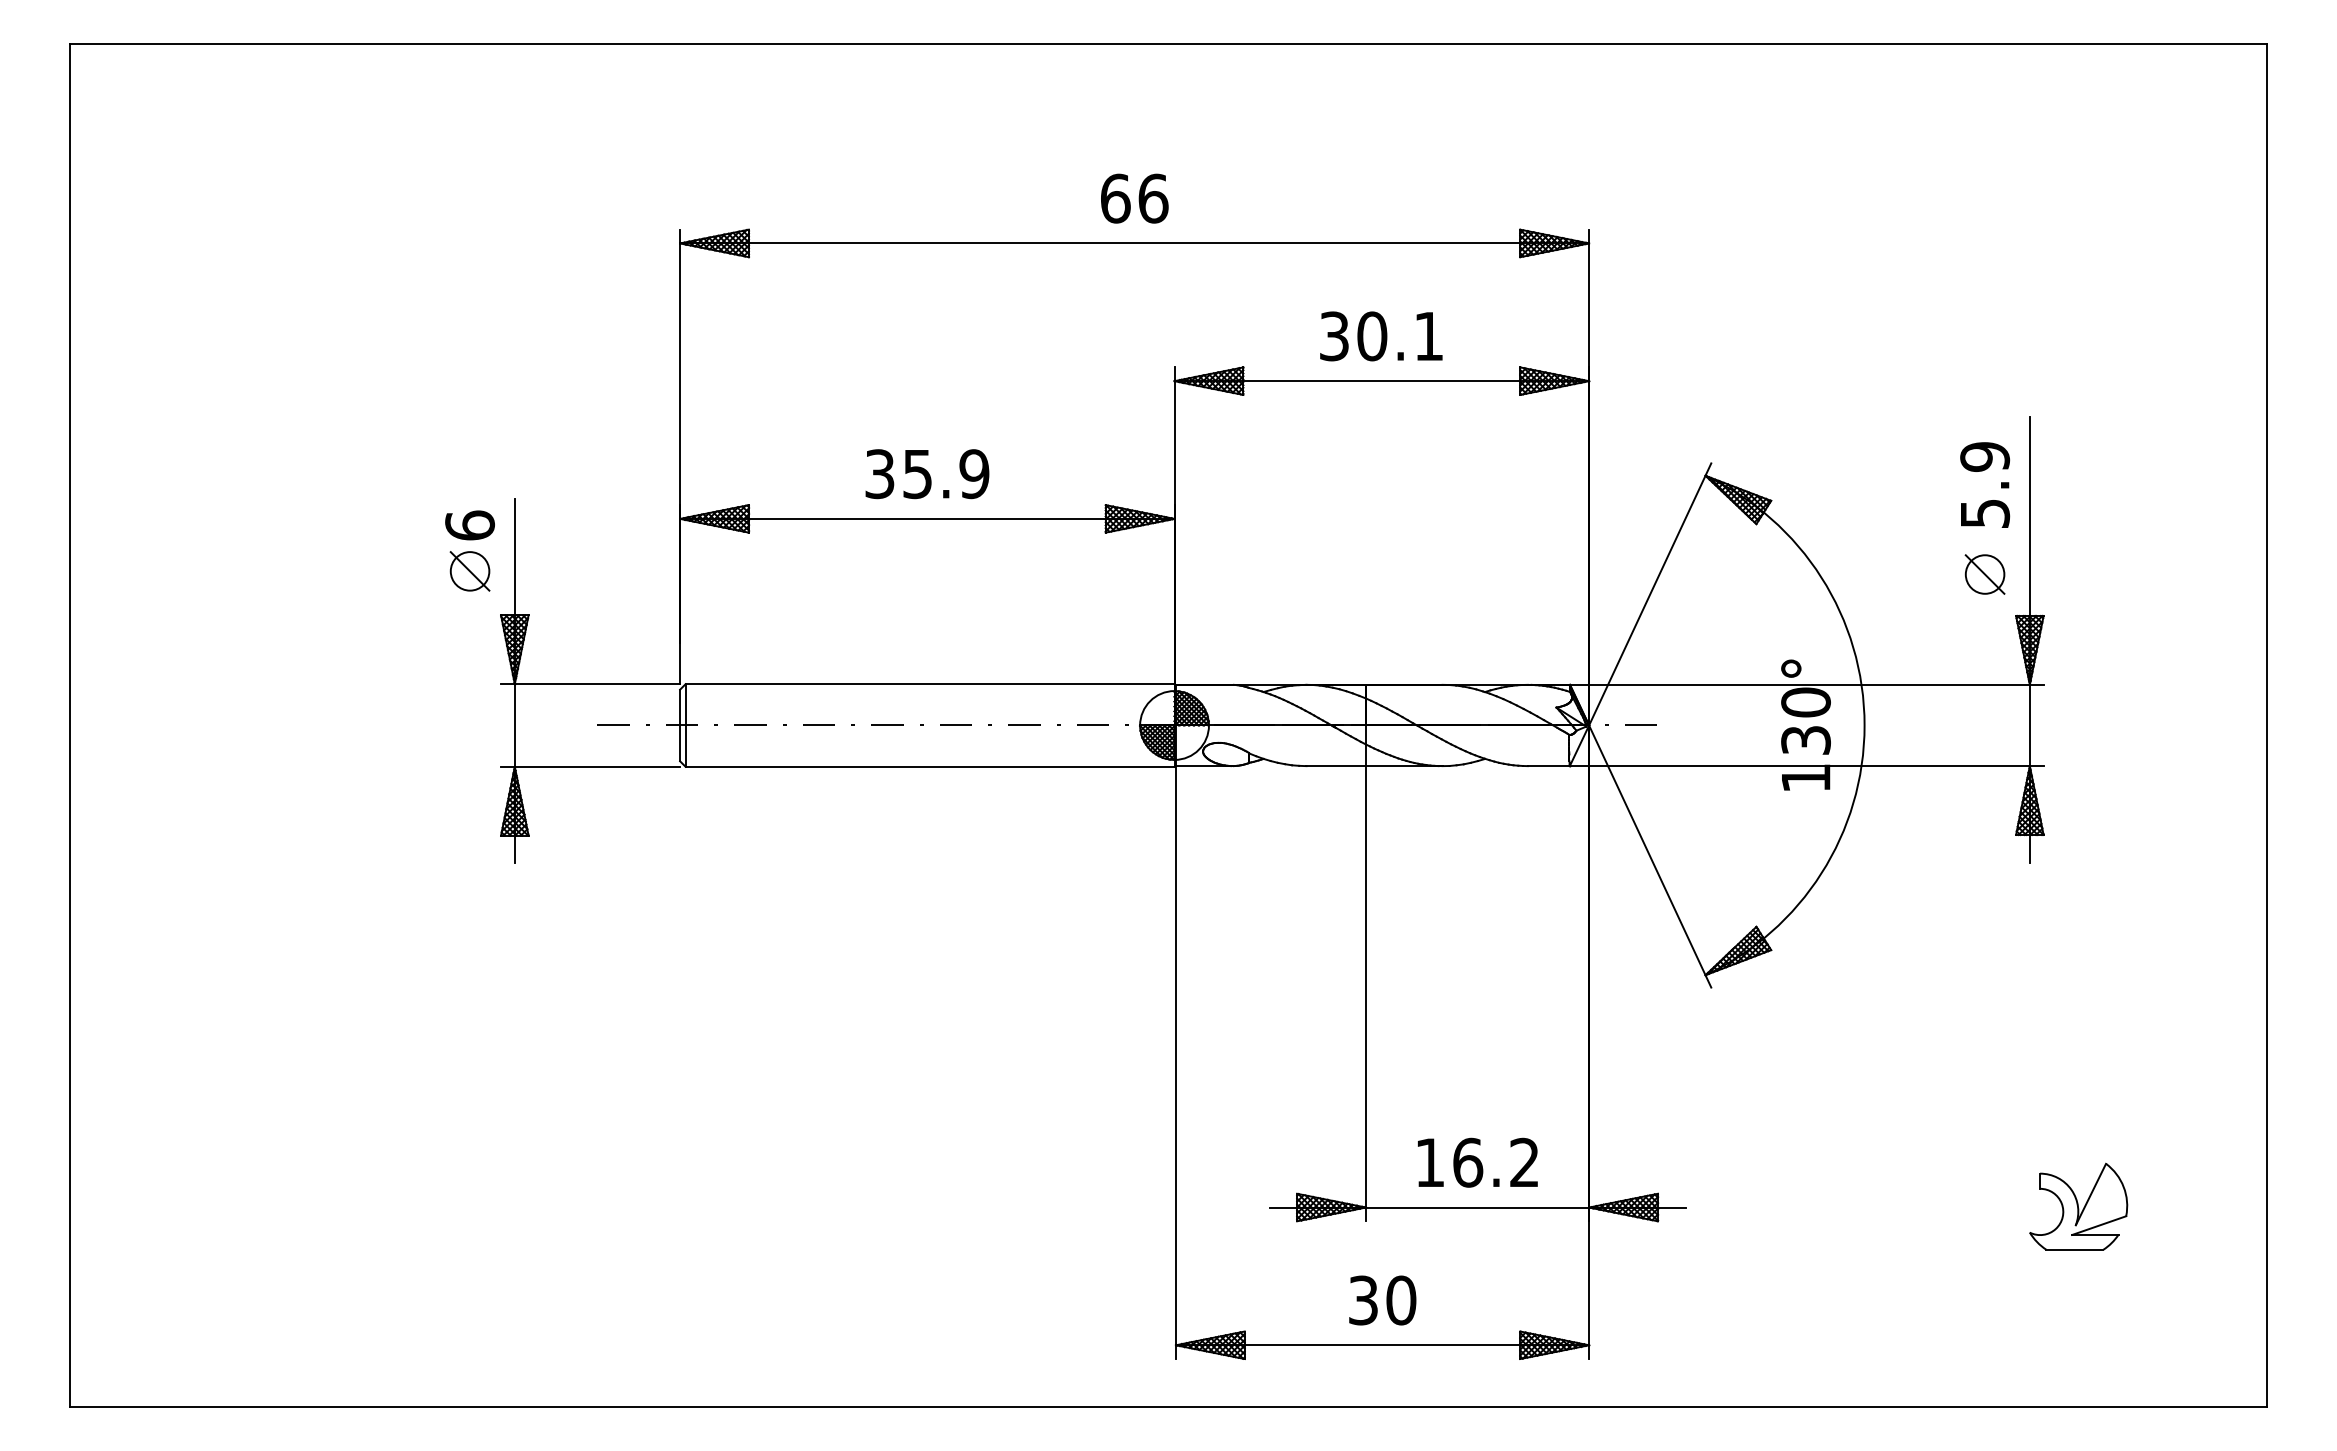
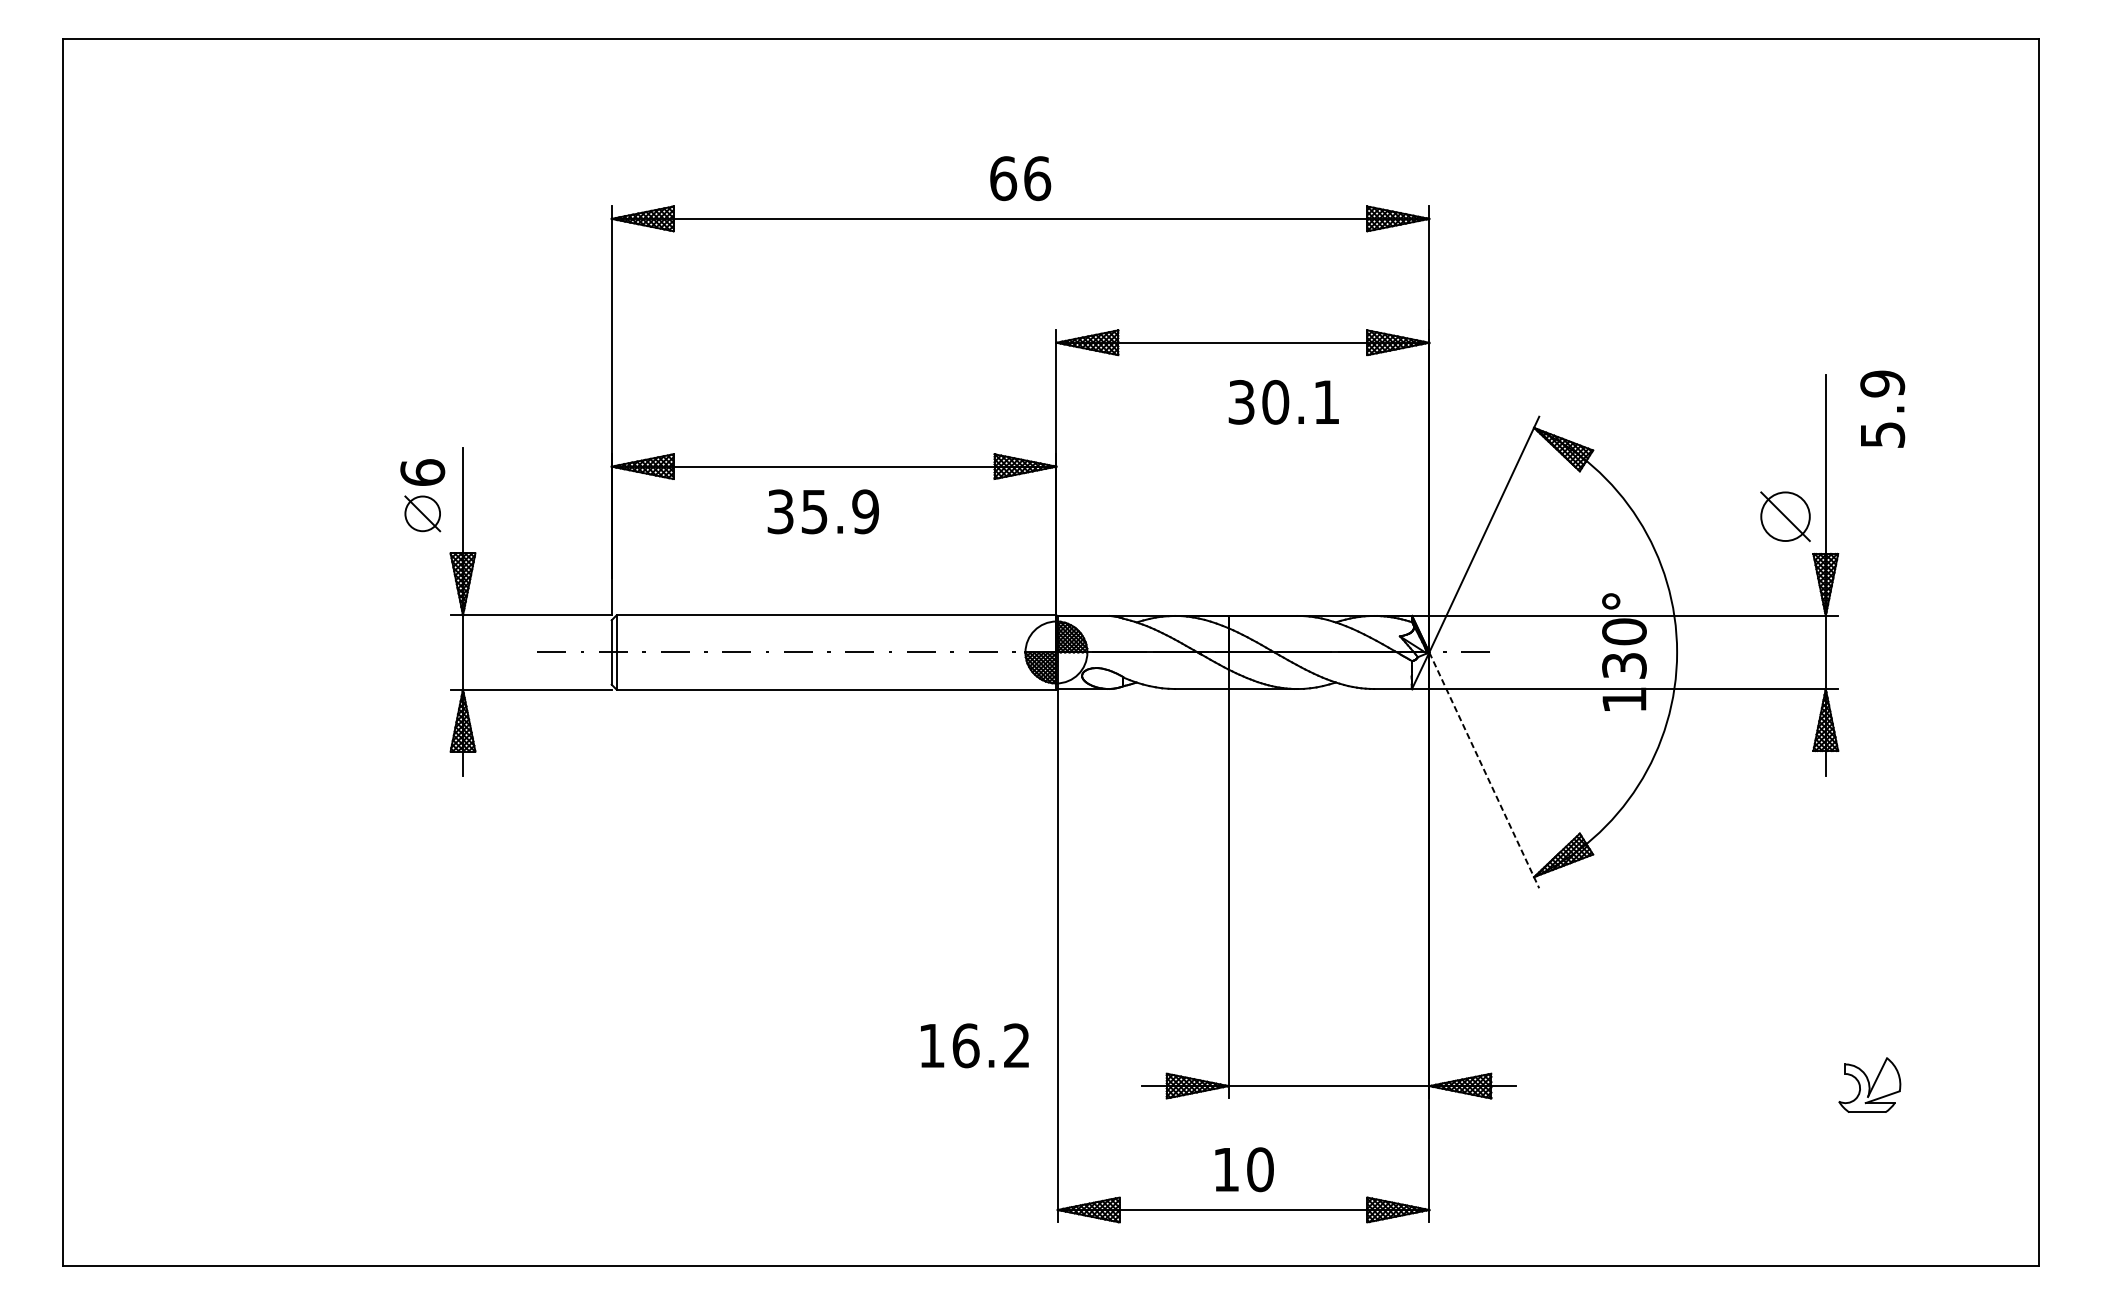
text: (1381, 336) -> (1283, 402), moved
text: (927, 474) -> (823, 512), moved
text: (1985, 484) -> (1883, 408), moved
part: (1984, 574) -> (1784, 516), size x1.4
line: (1650, 856) -> (1484, 770), solid -> dashed
text: (1477, 1162) -> (974, 1045), moved
part: (2078, 1206) -> (1869, 1085), size x0.7
text: (1363, 1300) -> (1226, 1169), 30 -> 10

